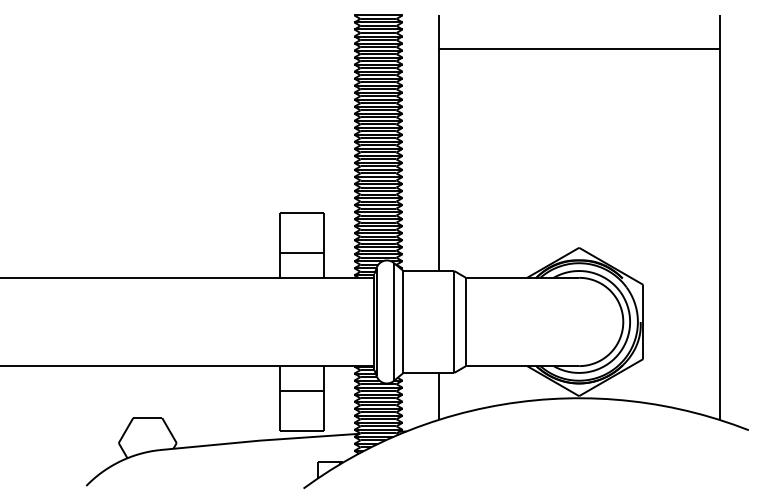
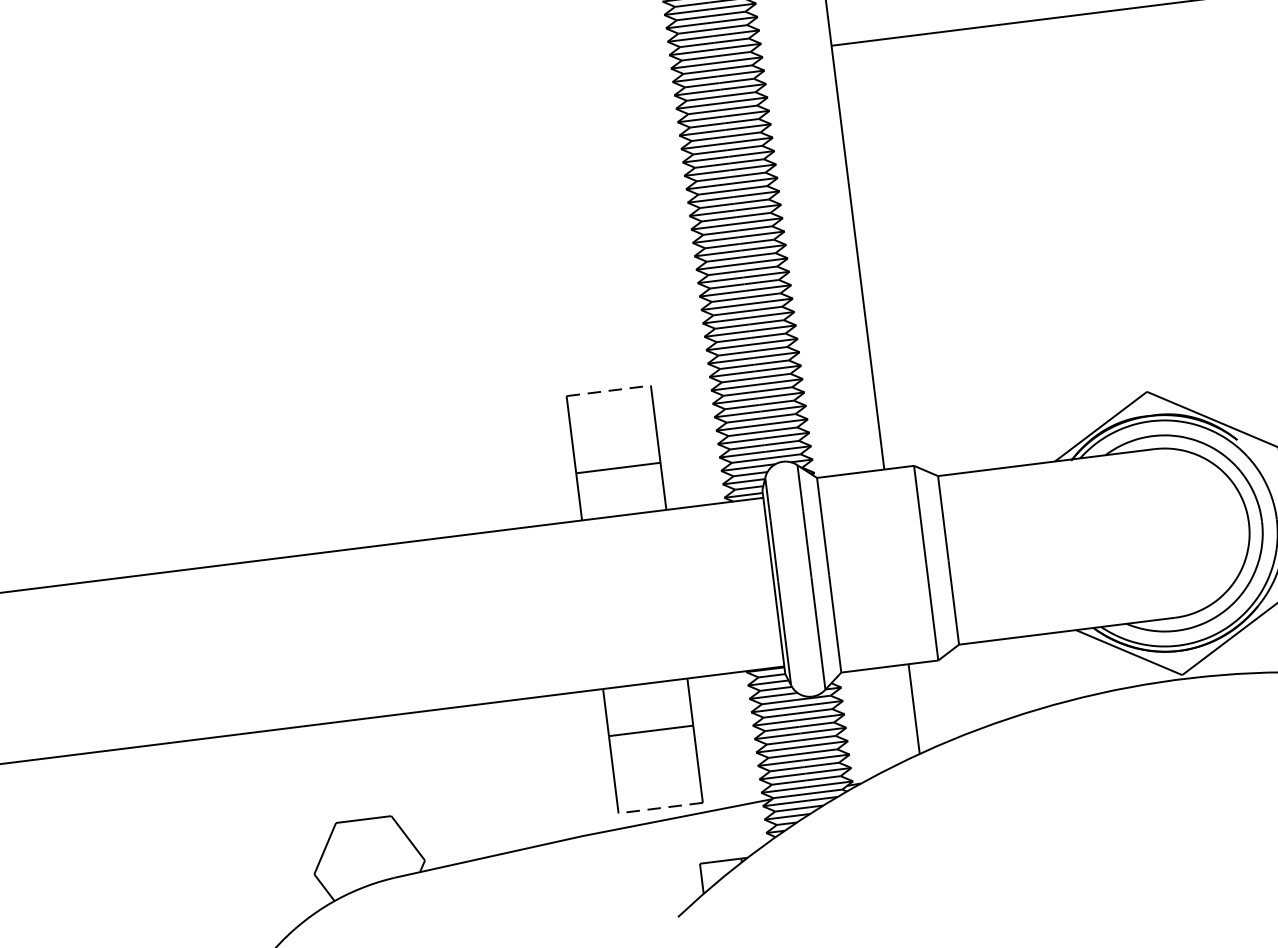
line: (302, 212) -> (610, 390), solid -> dashed
line: (301, 431) -> (660, 808), solid -> dashed

